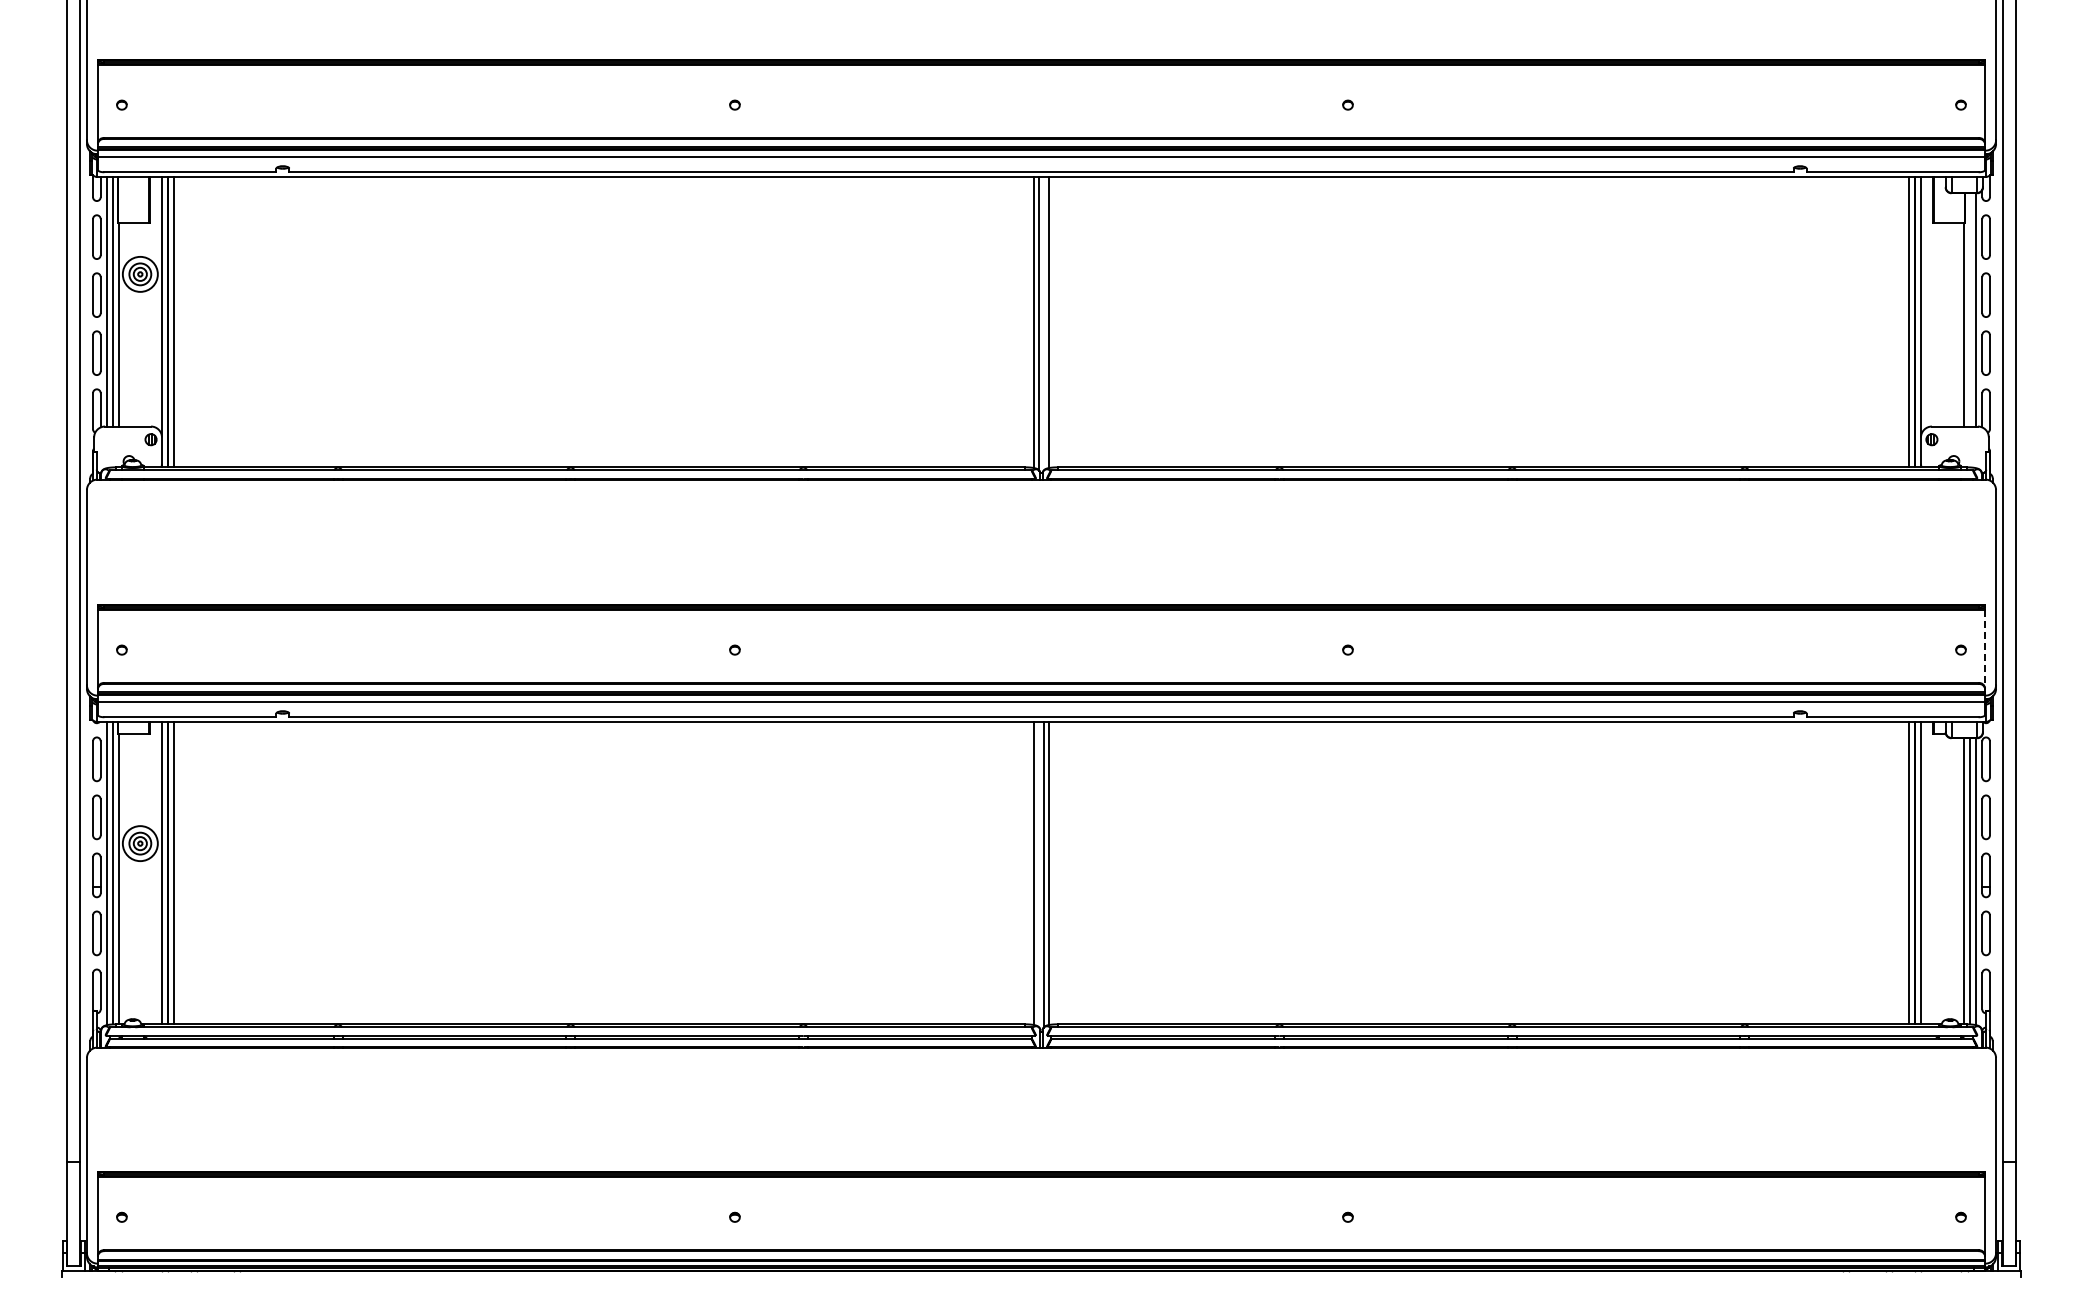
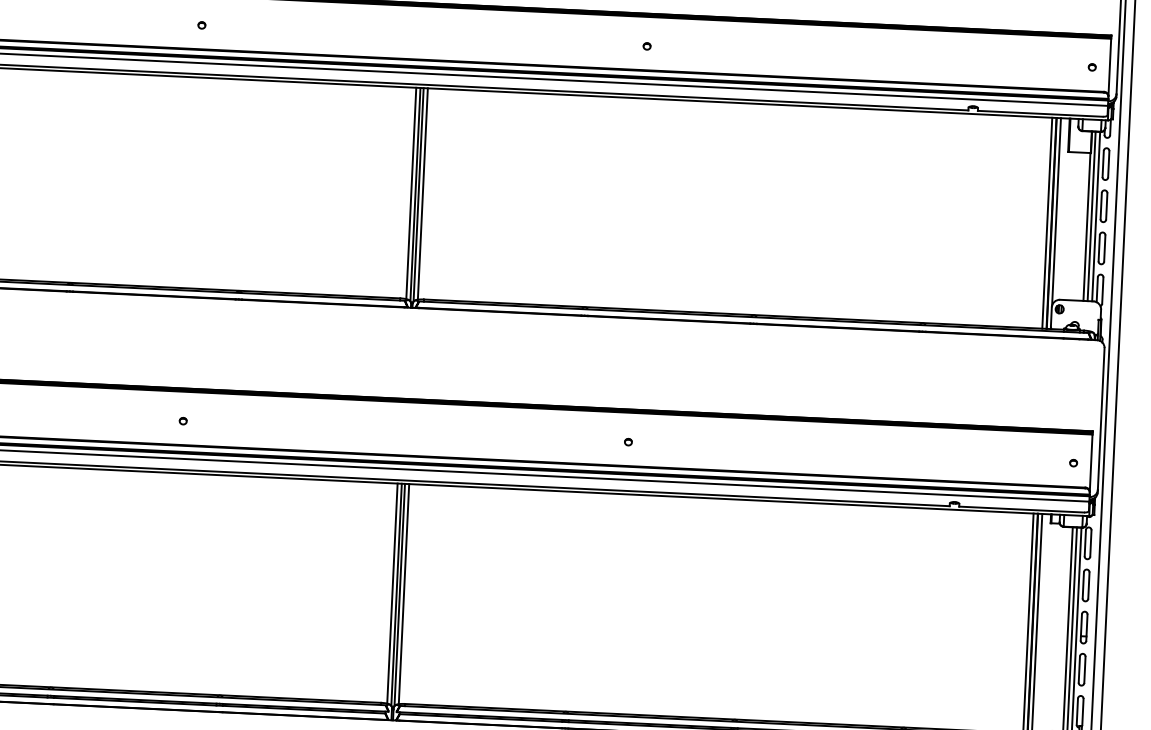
line: (1969, 309) -> (1091, 216), added
line: (1043, 323) -> (418, 194), added
line: (1985, 649) -> (1091, 463), dashed -> solid
line: (1039, 874) -> (396, 594), added

